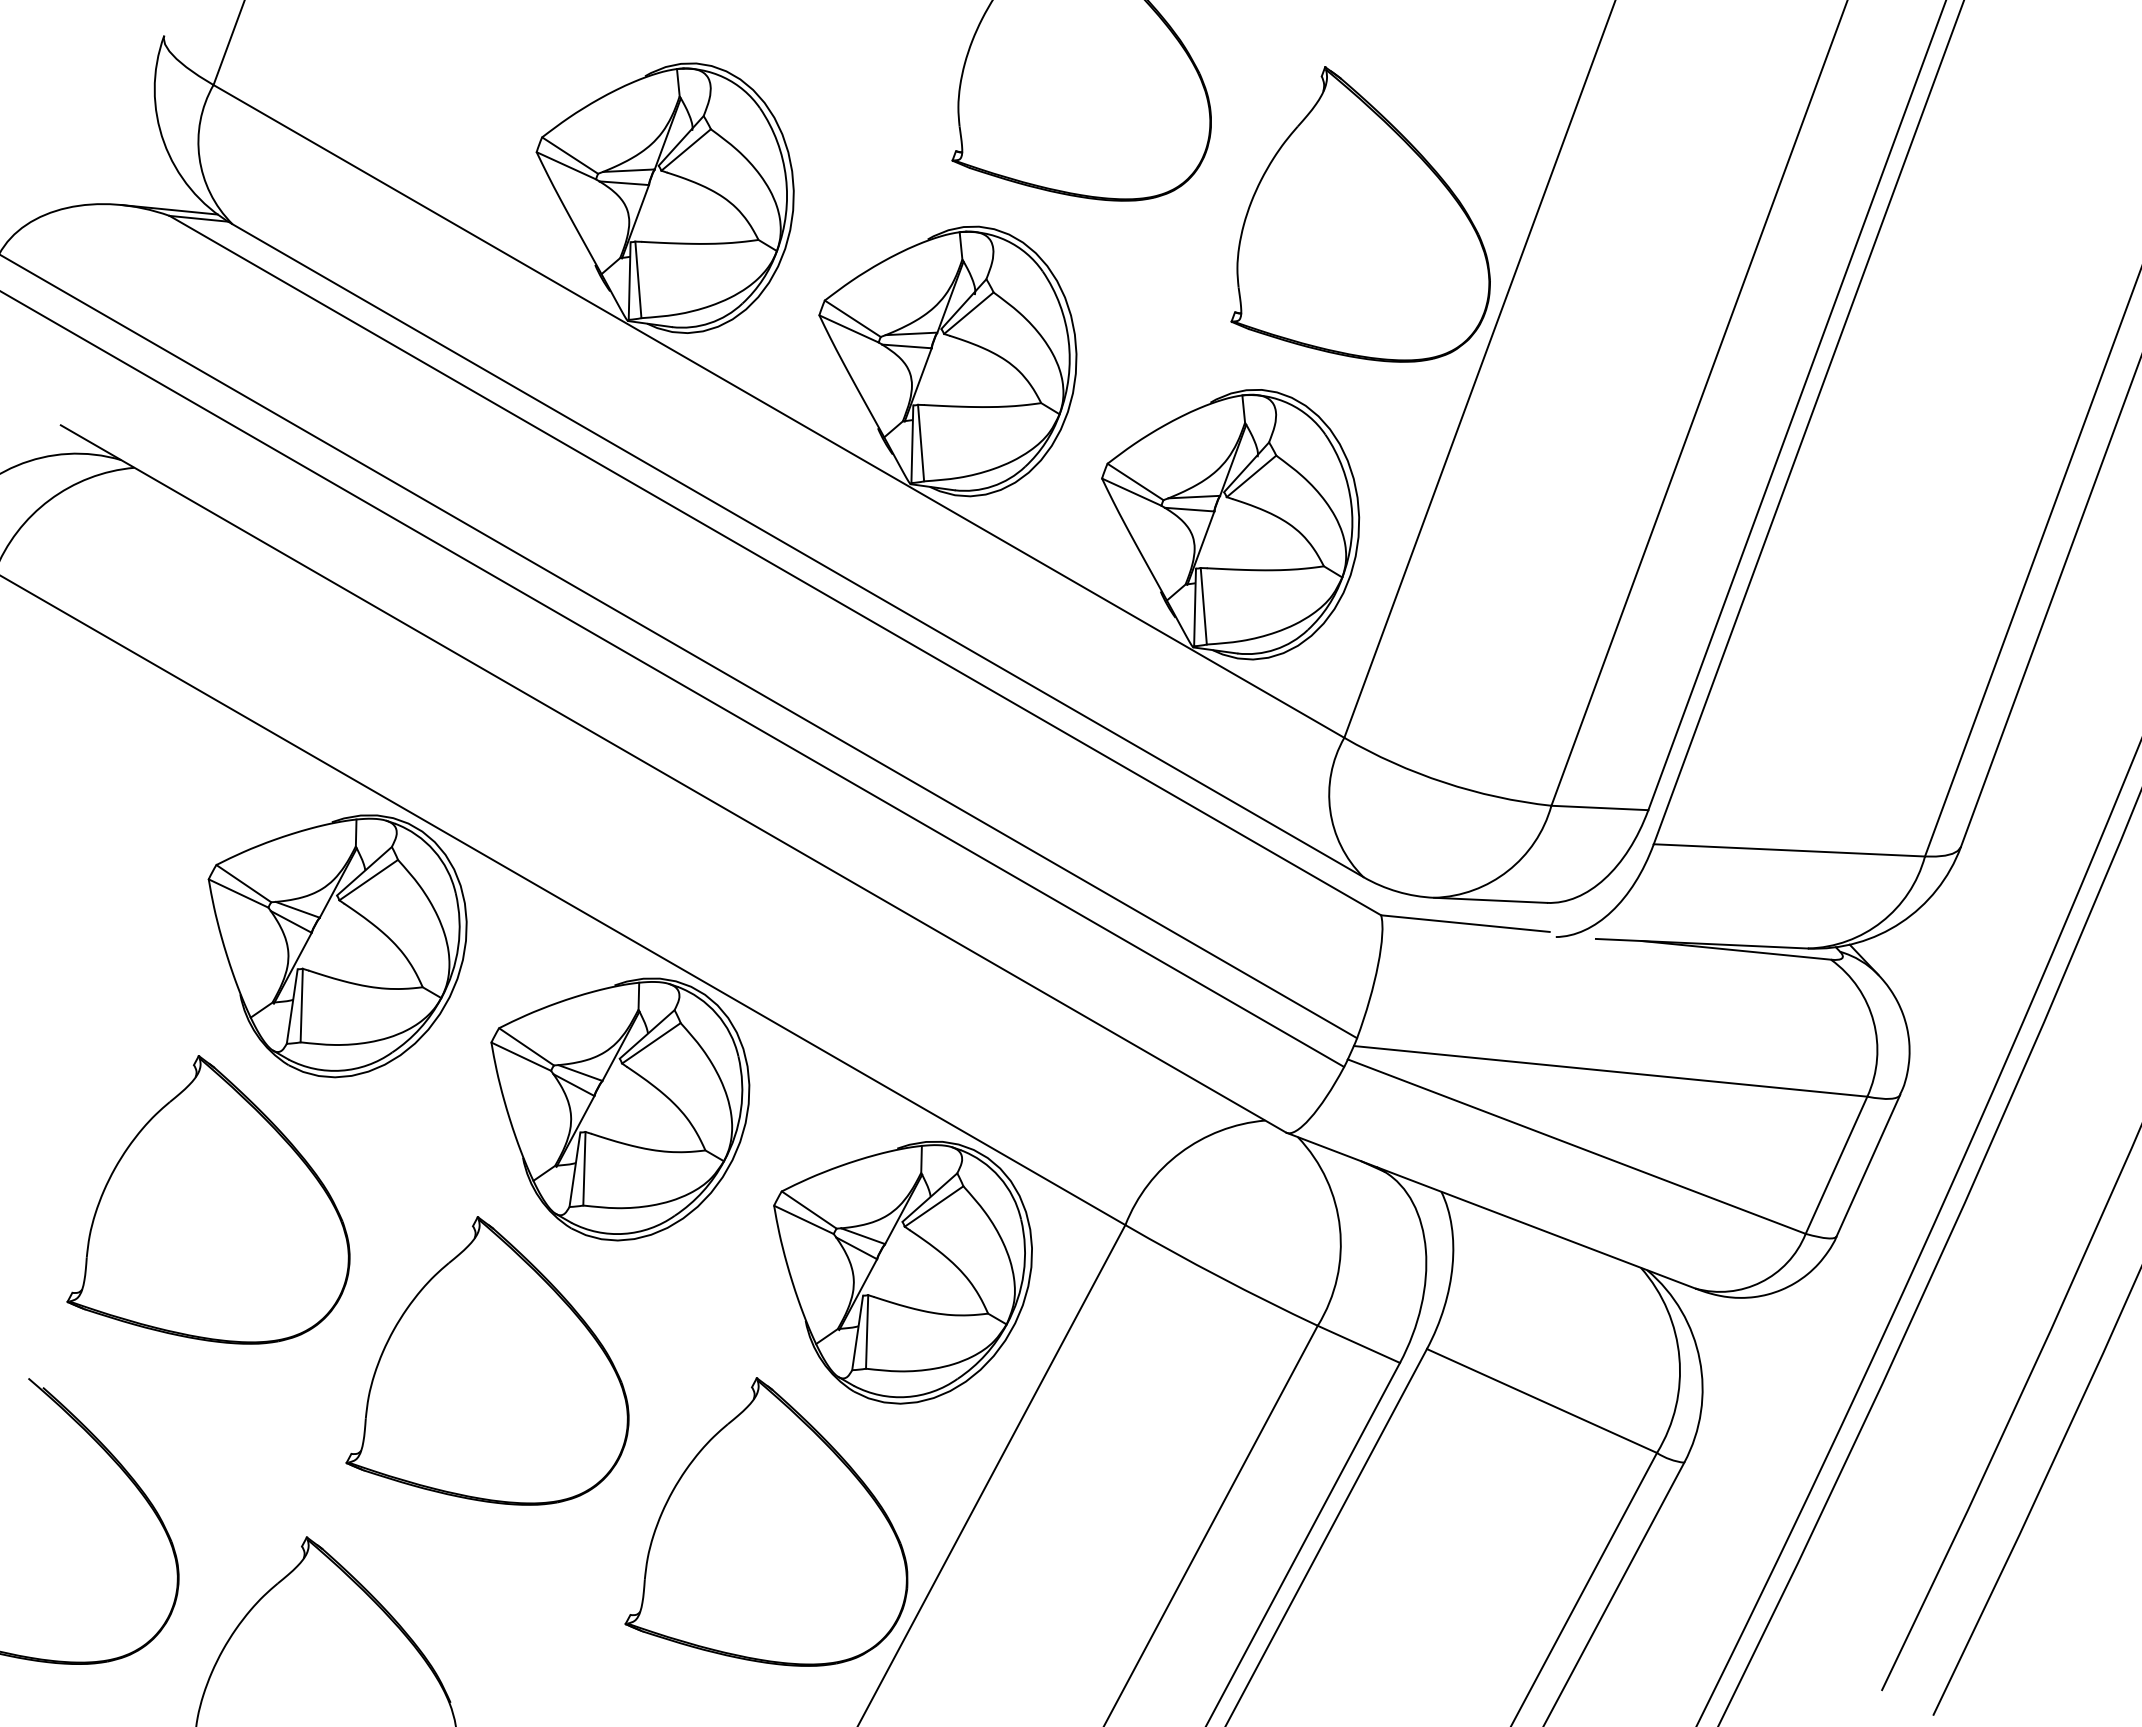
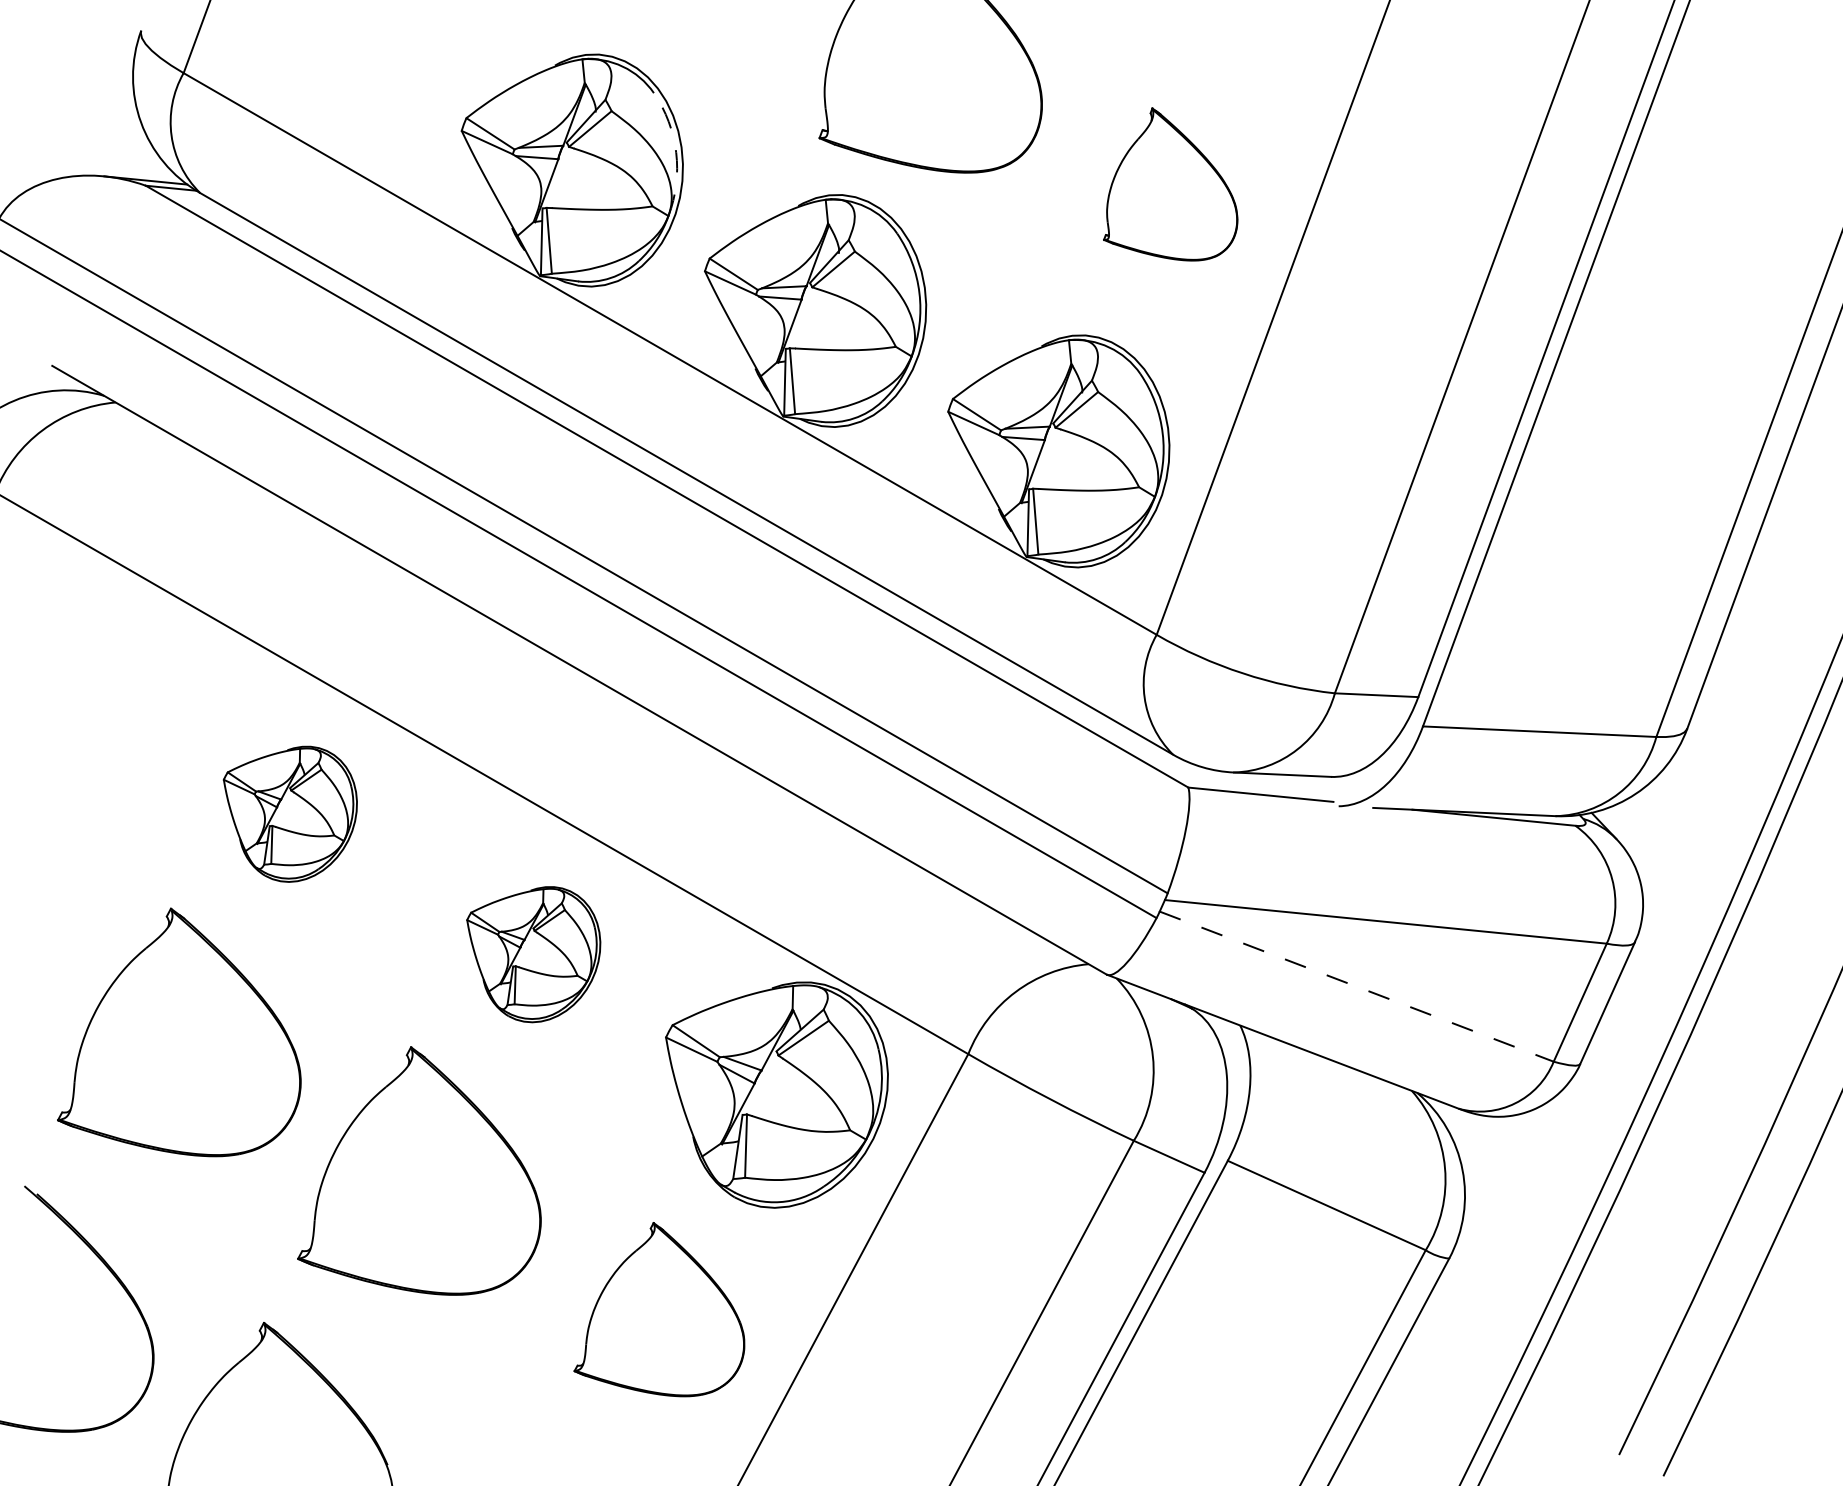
arc: (785, 177) -> (675, 152), solid -> dashed
part: (1360, 214) -> (1170, 184), size x0.6
part: (337, 946) -> (290, 814), size x0.6
part: (620, 1109) -> (533, 954), size x0.6
line: (1576, 1146) -> (1356, 986), solid -> dashed
part: (766, 1521) -> (659, 1309), size x0.7

